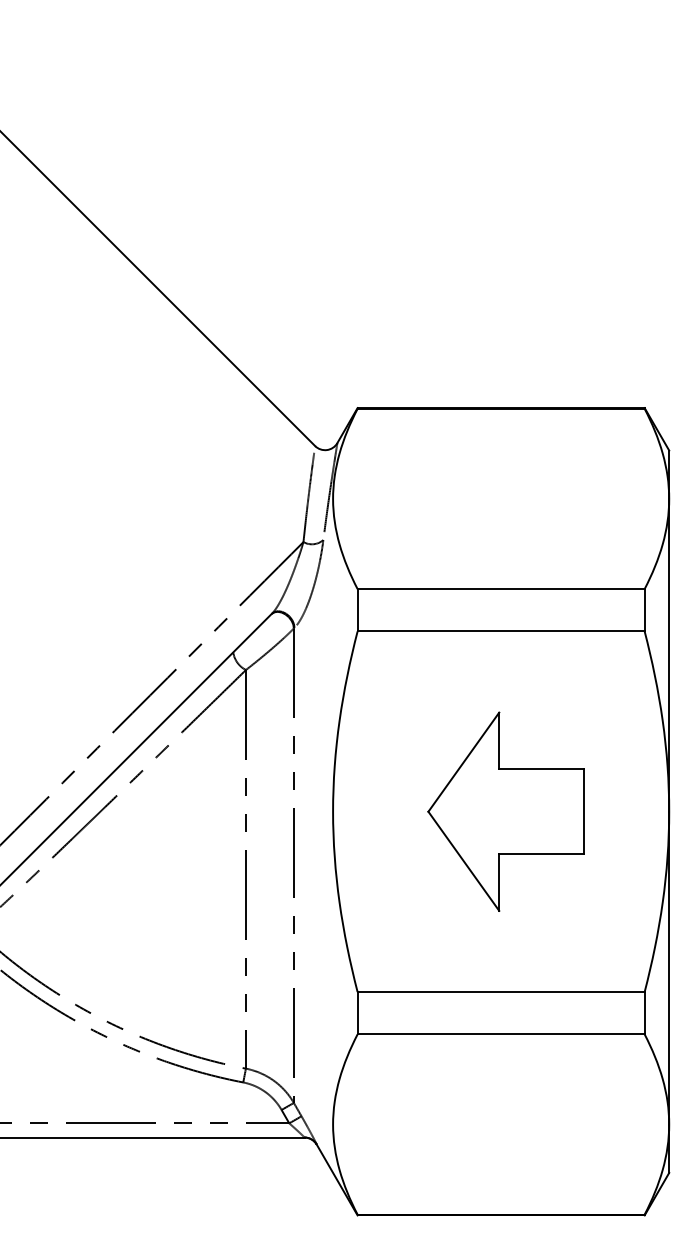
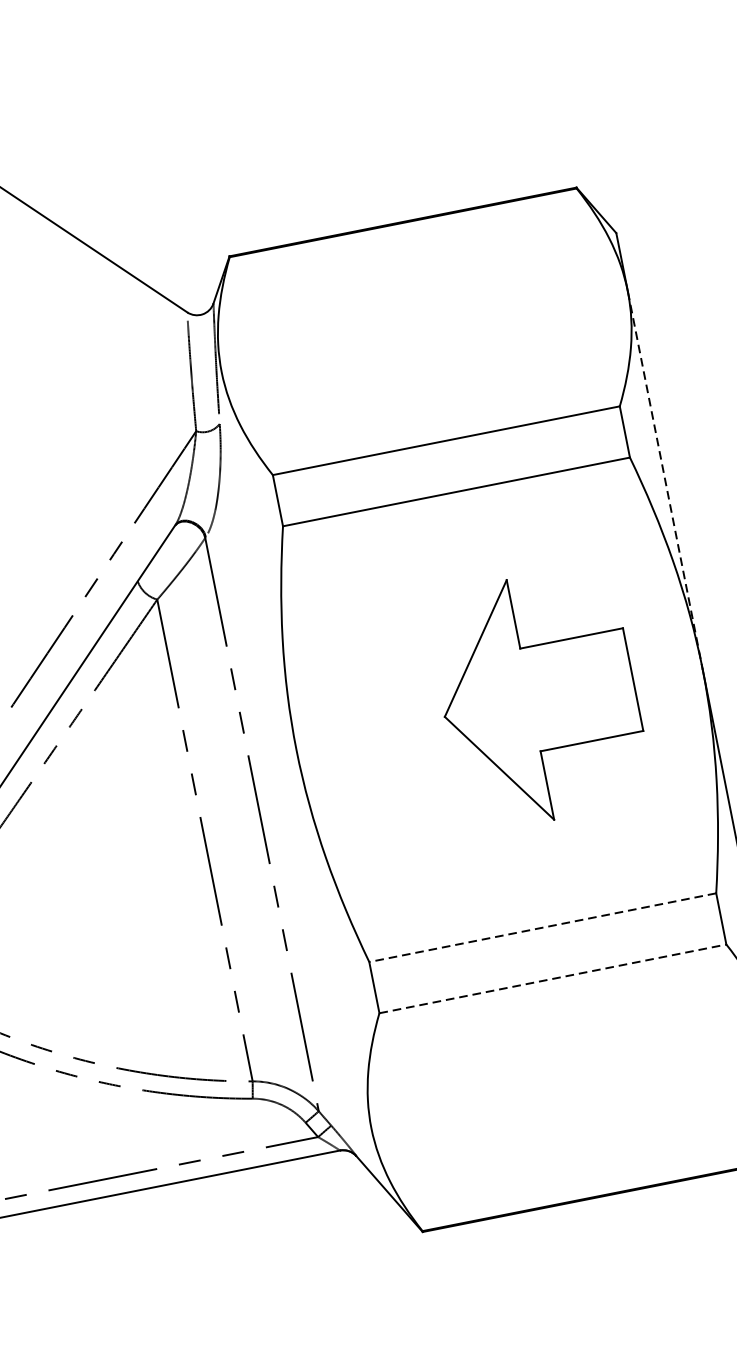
line: (669, 655) -> (665, 480), solid -> dashed
part: (505, 811) -> (537, 698), moved
line: (501, 992) -> (543, 928), solid -> dashed
line: (501, 1034) -> (553, 978), solid -> dashed

